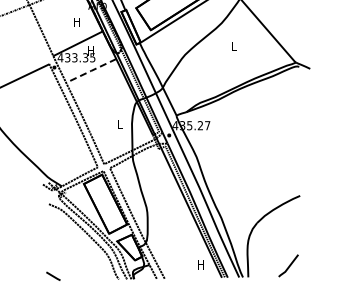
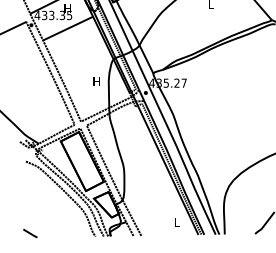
line: (91, 70) -> (68, 28), dashed -> solid
text: (119, 124) -> (96, 82), L -> H
text: (200, 264) -> (177, 221), H -> L

